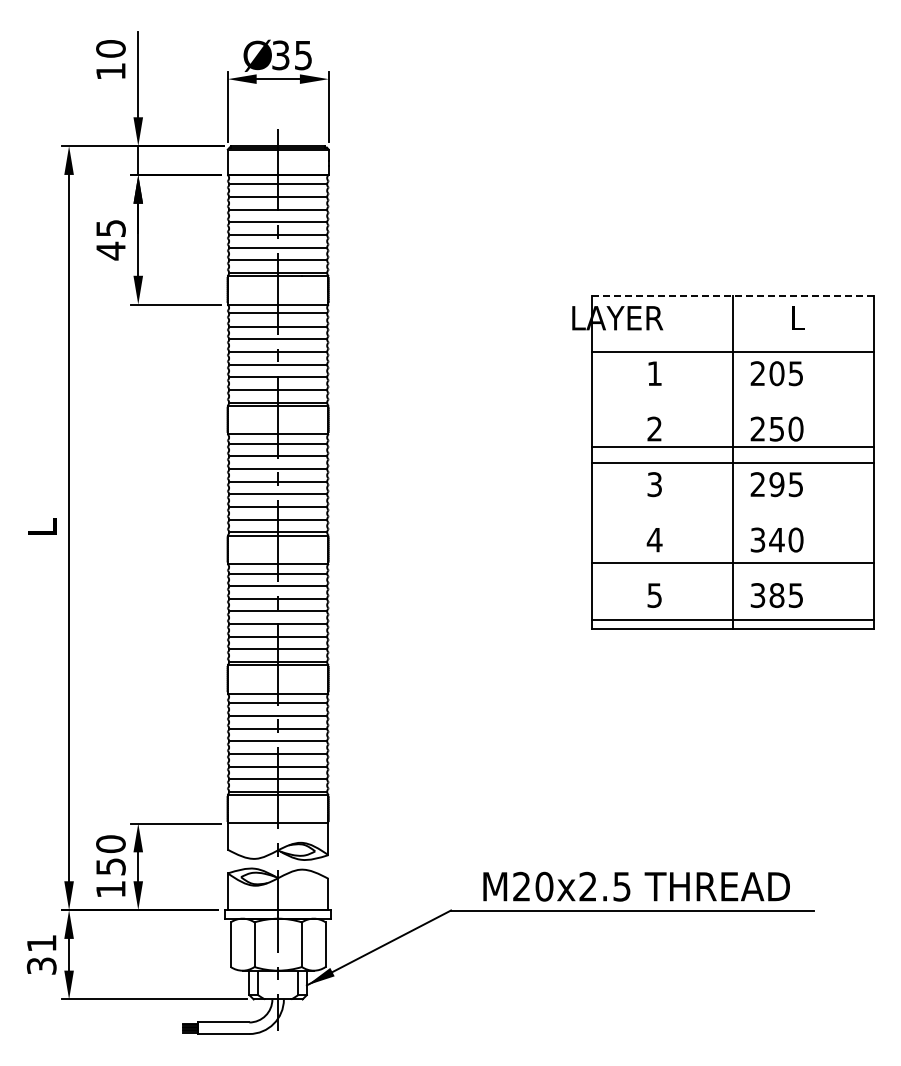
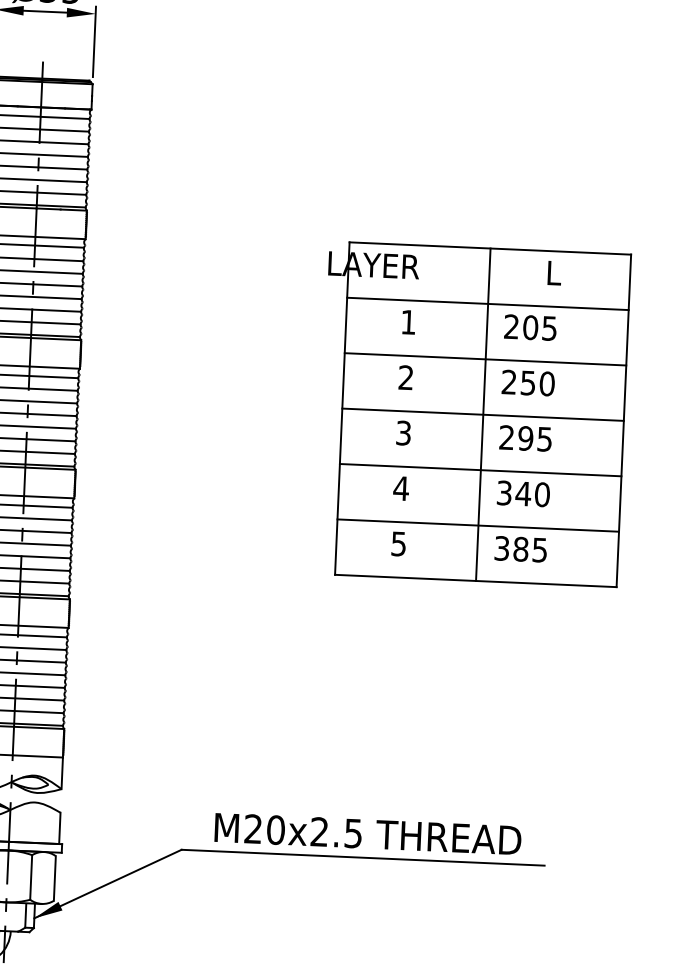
line: (733, 296) -> (490, 248), dashed -> solid
line: (733, 447) -> (485, 359), moved
line: (733, 563) -> (480, 470), moved
line: (733, 619) -> (478, 525), moved

